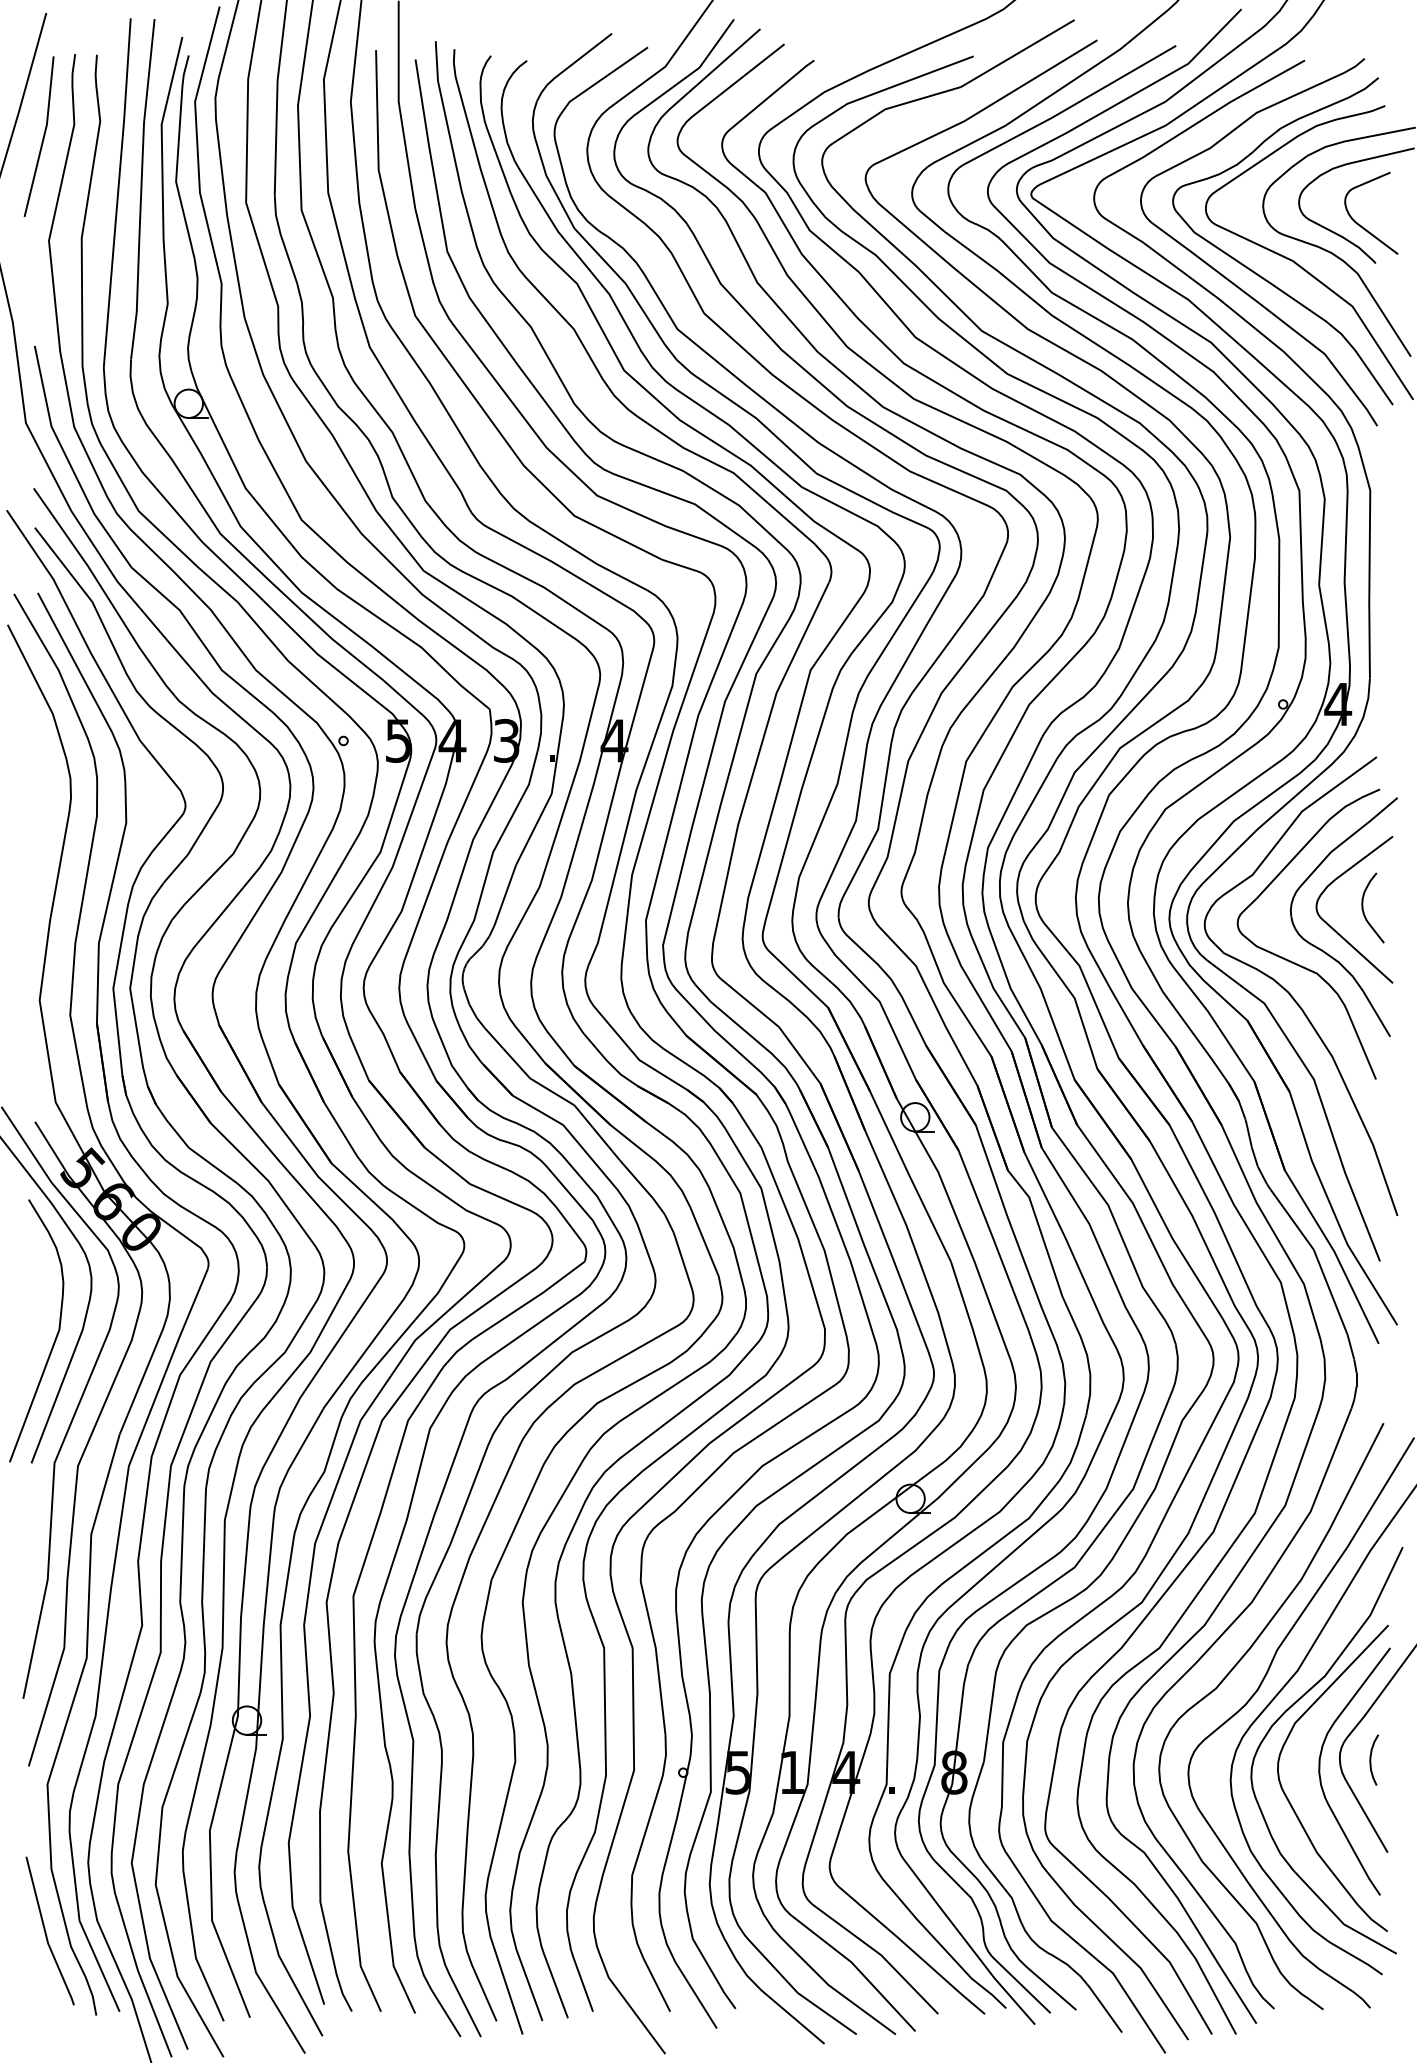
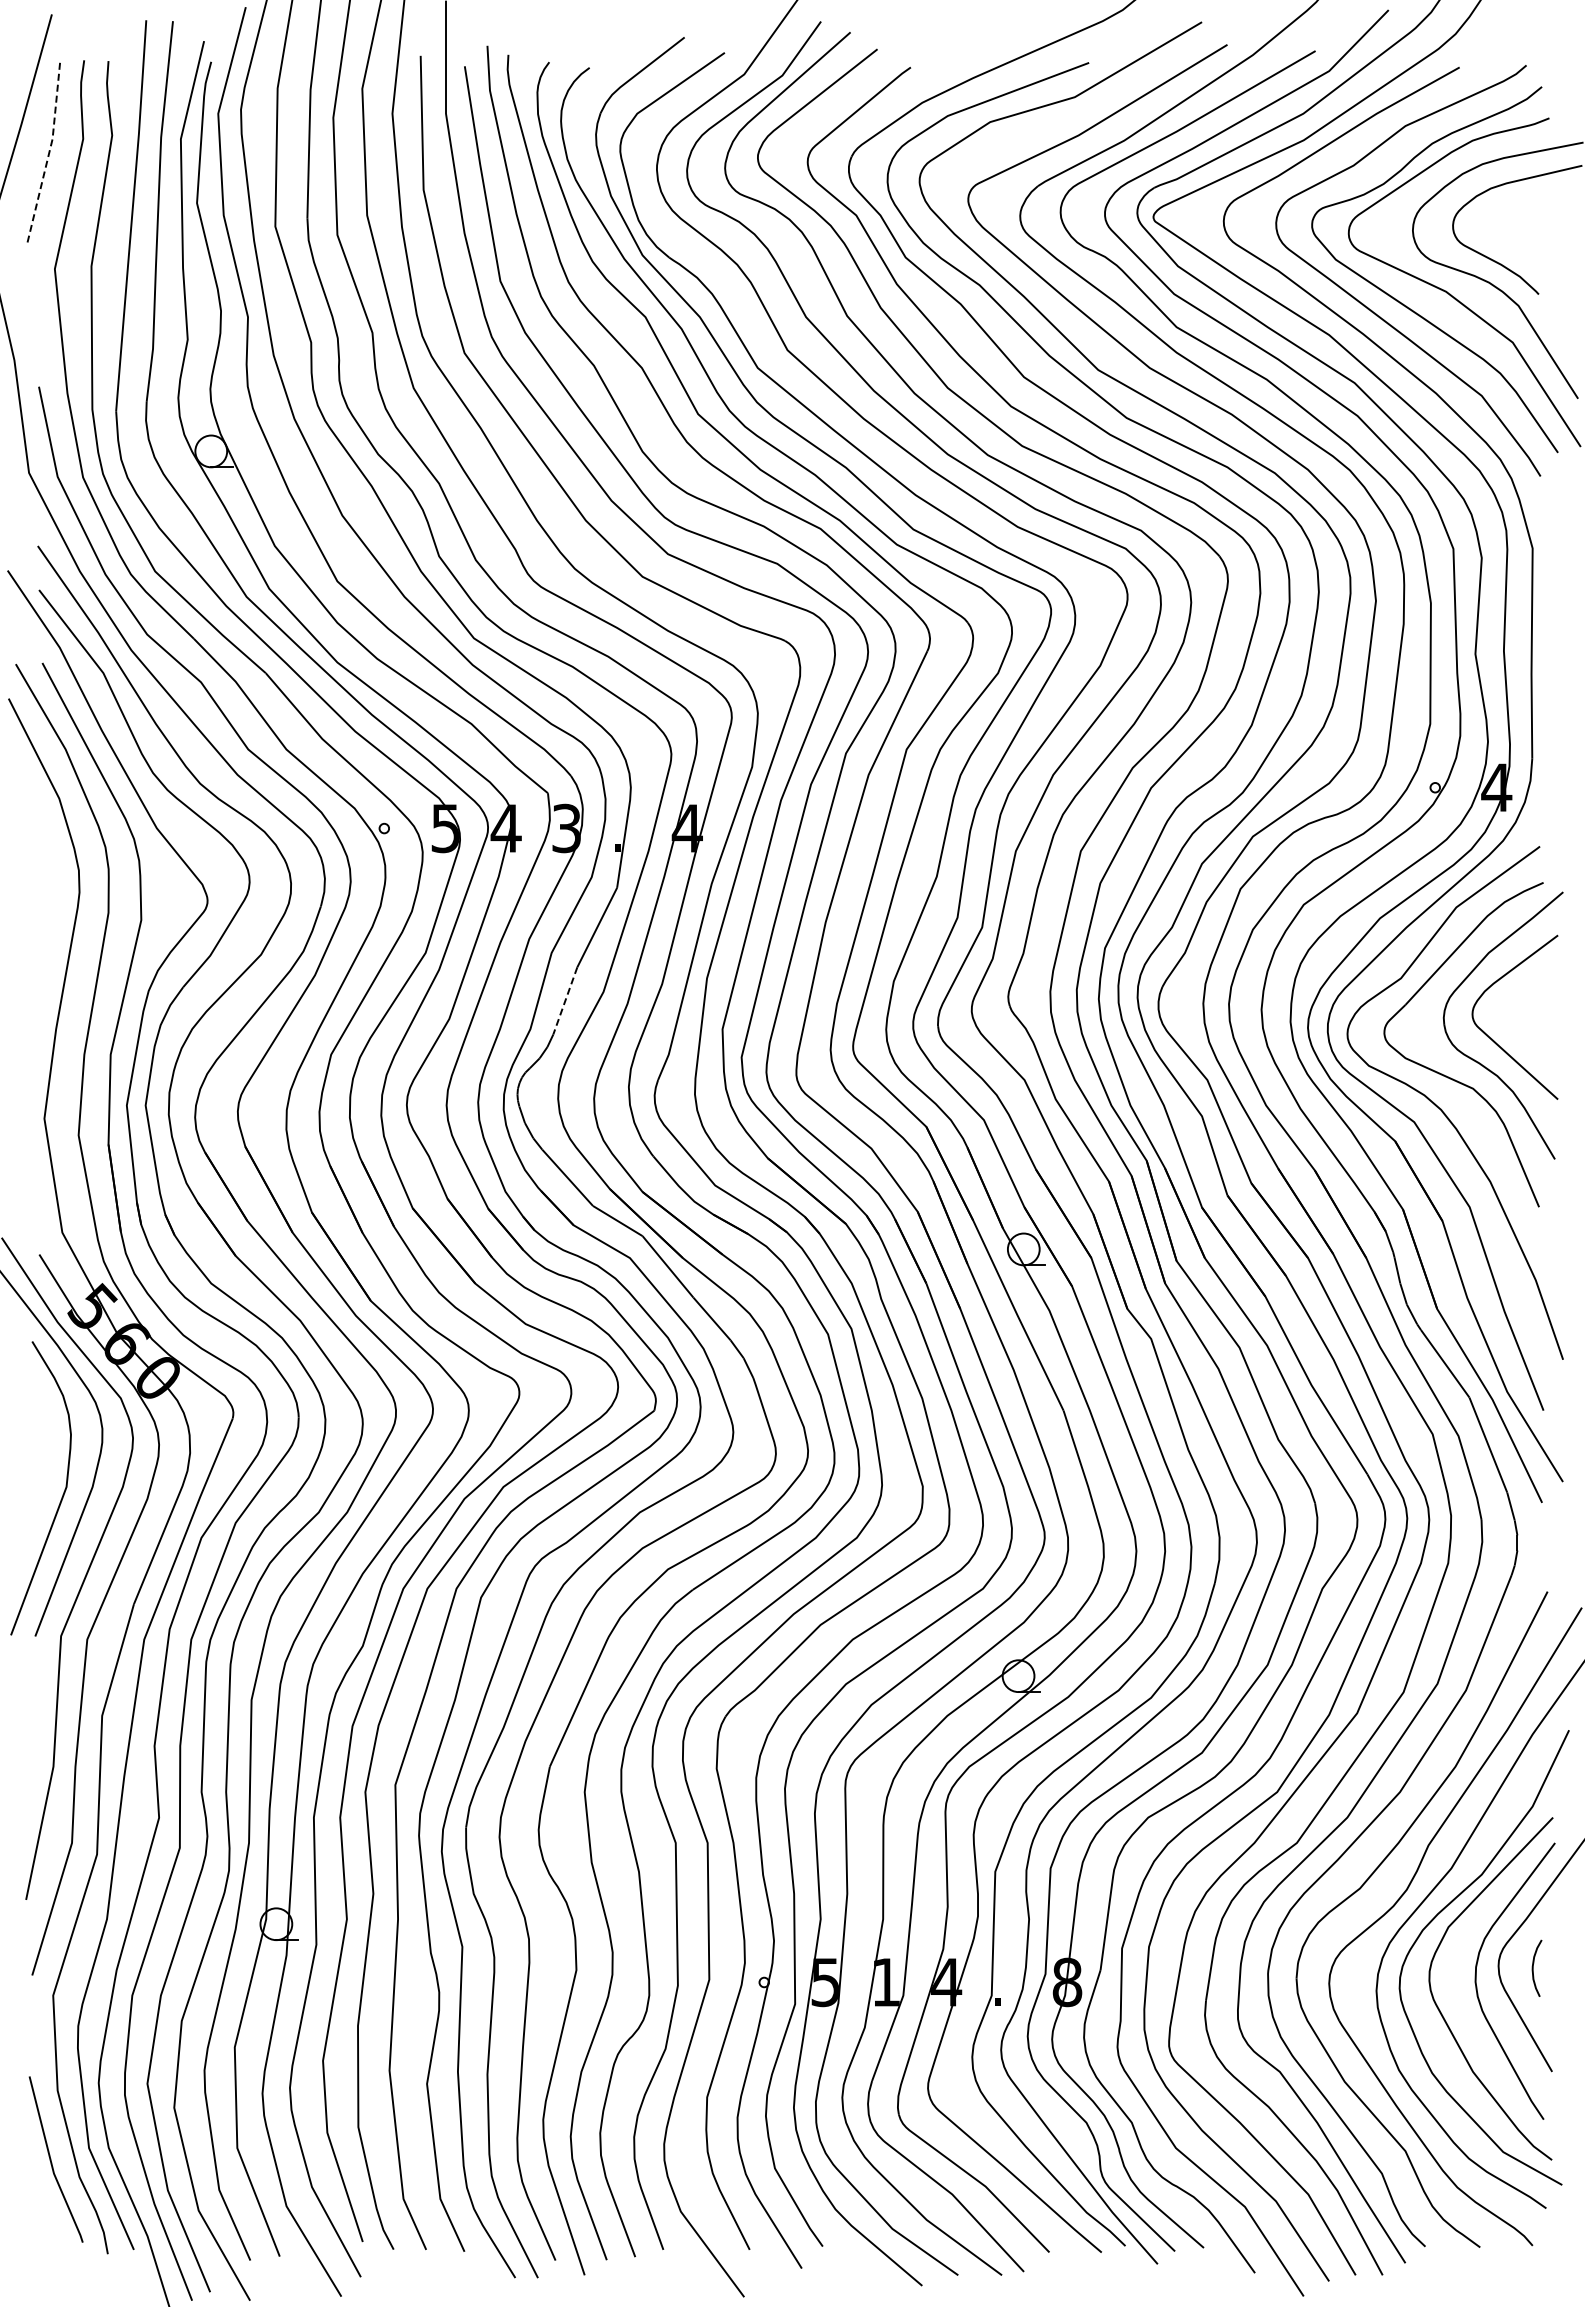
line: (44, 137) -> (49, 153), solid -> dashed
curve: (1362, 225) -> (1523, 252), removed
line: (505, 894) -> (565, 1000), solid -> dashed
part: (1363, 909) -> (1525, 1017), removed

